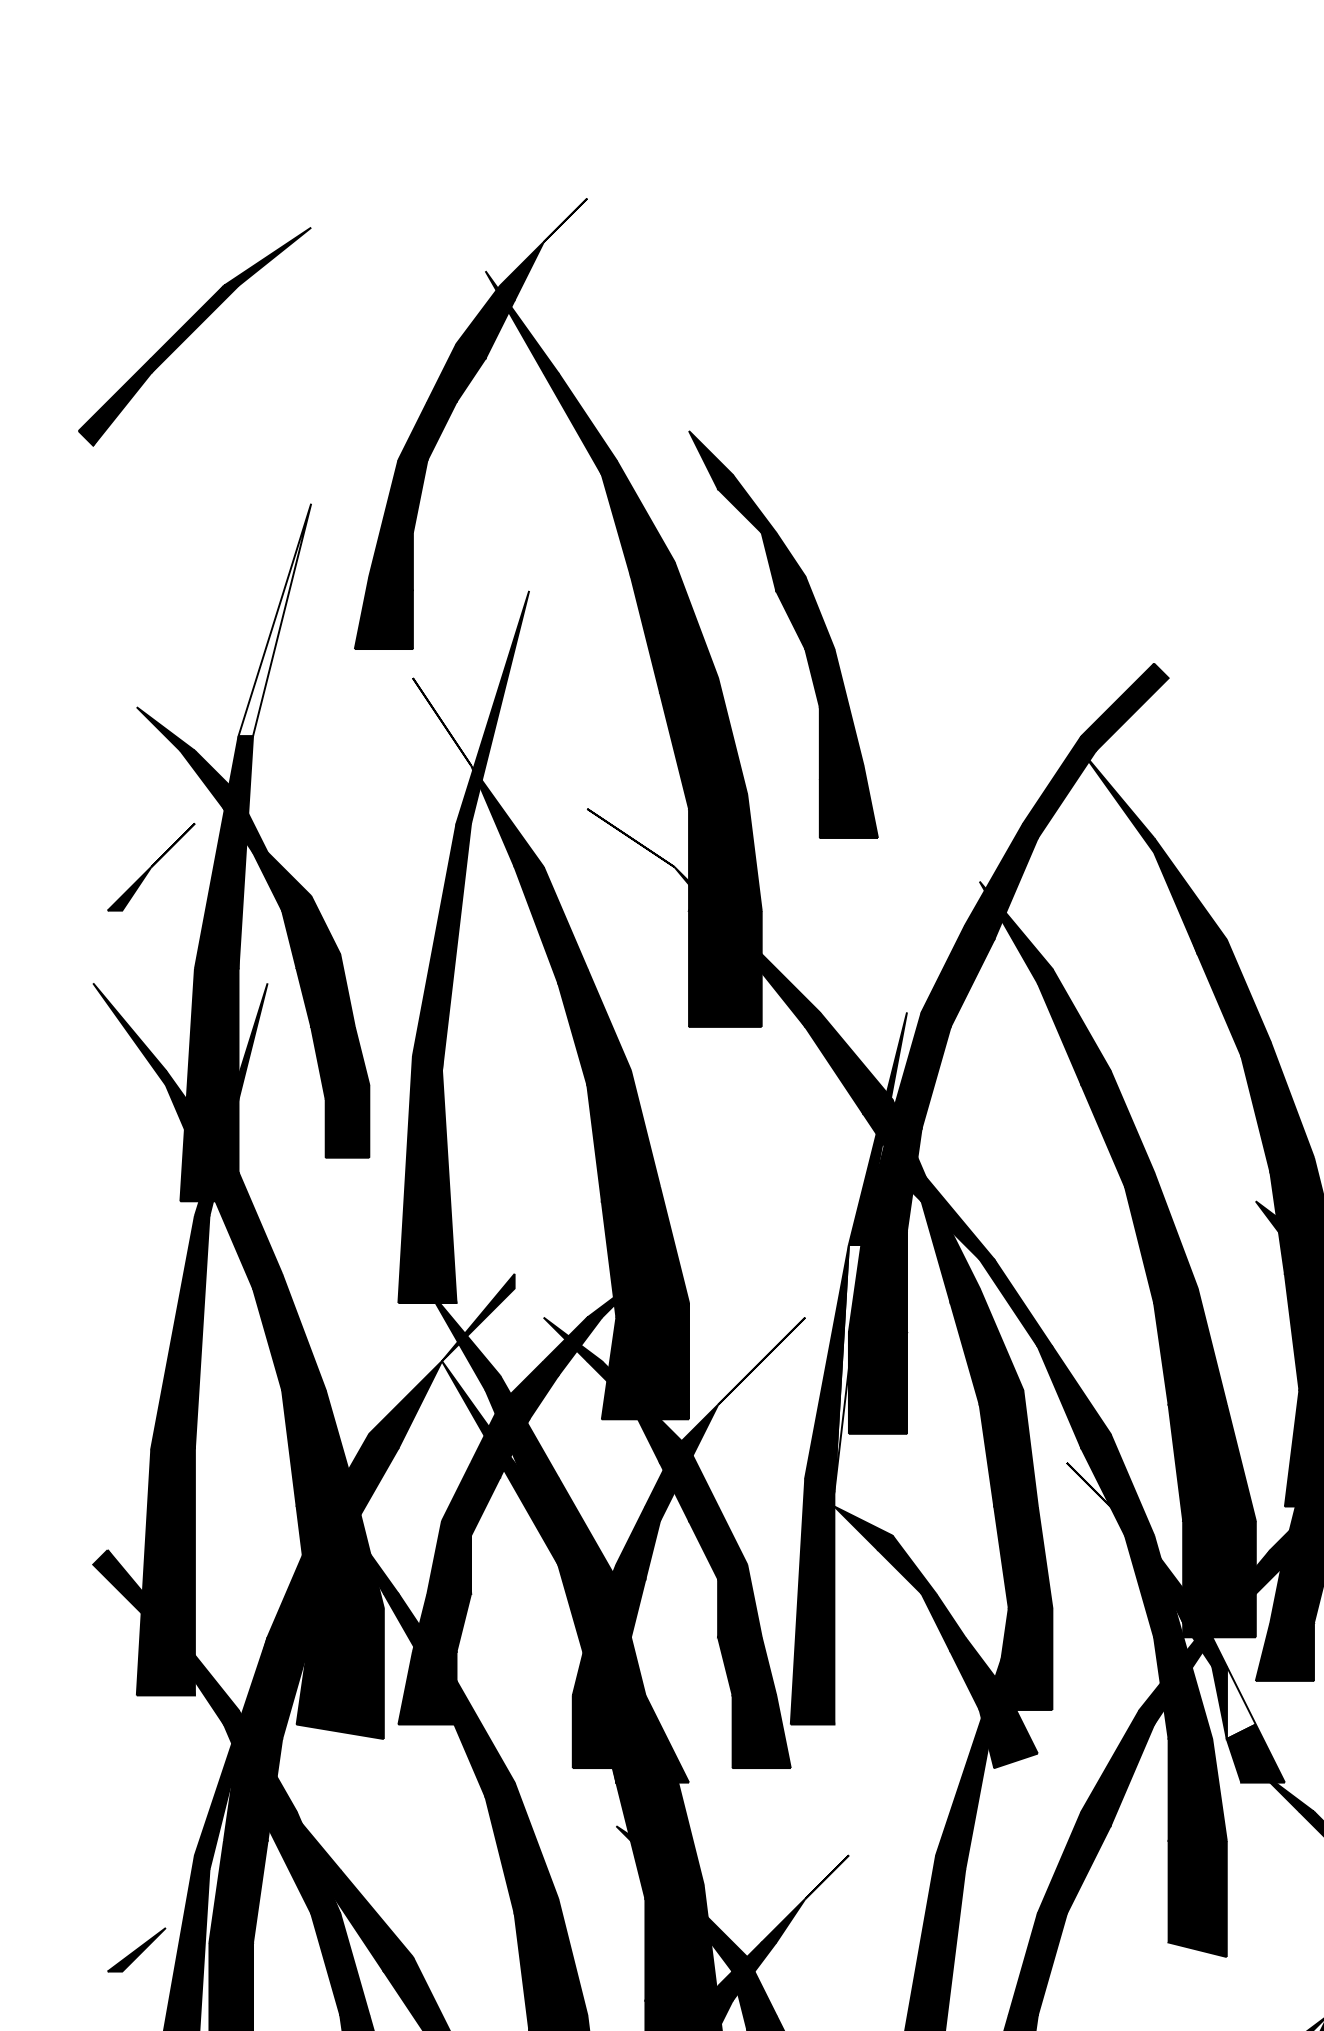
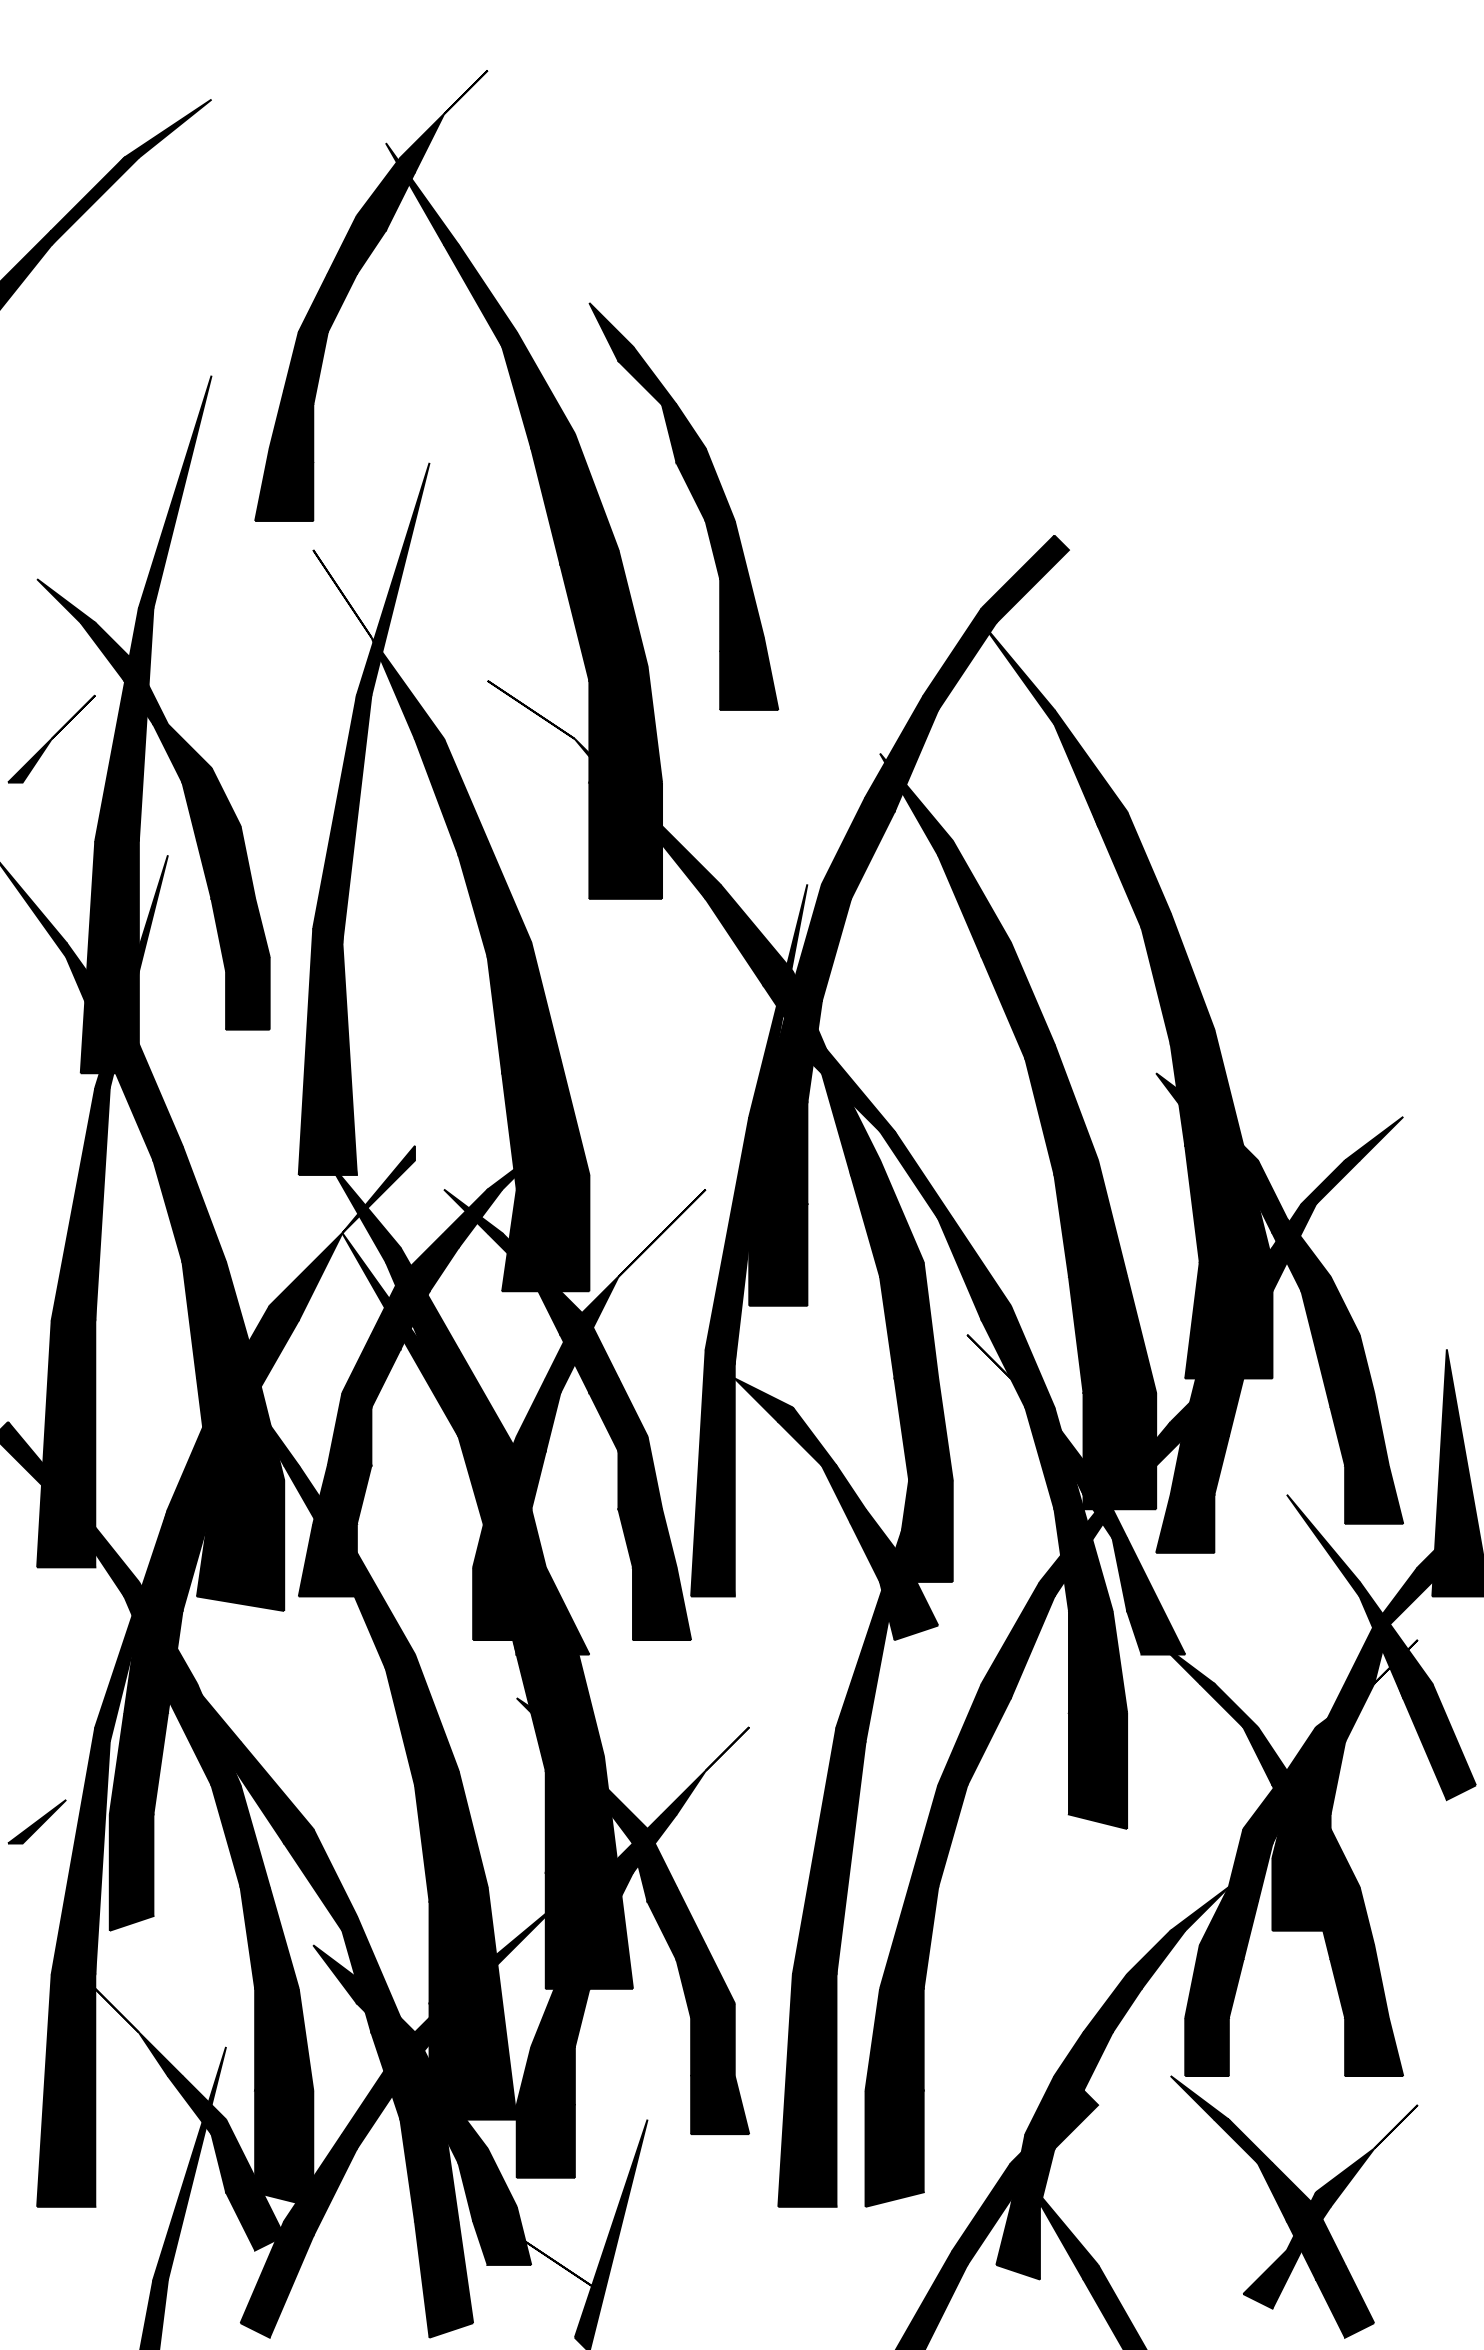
fill: (274, 619) -> (174, 491), added
fill: (848, 1367) -> (748, 1239), added
fill: (1241, 1702) -> (1141, 1574), added

